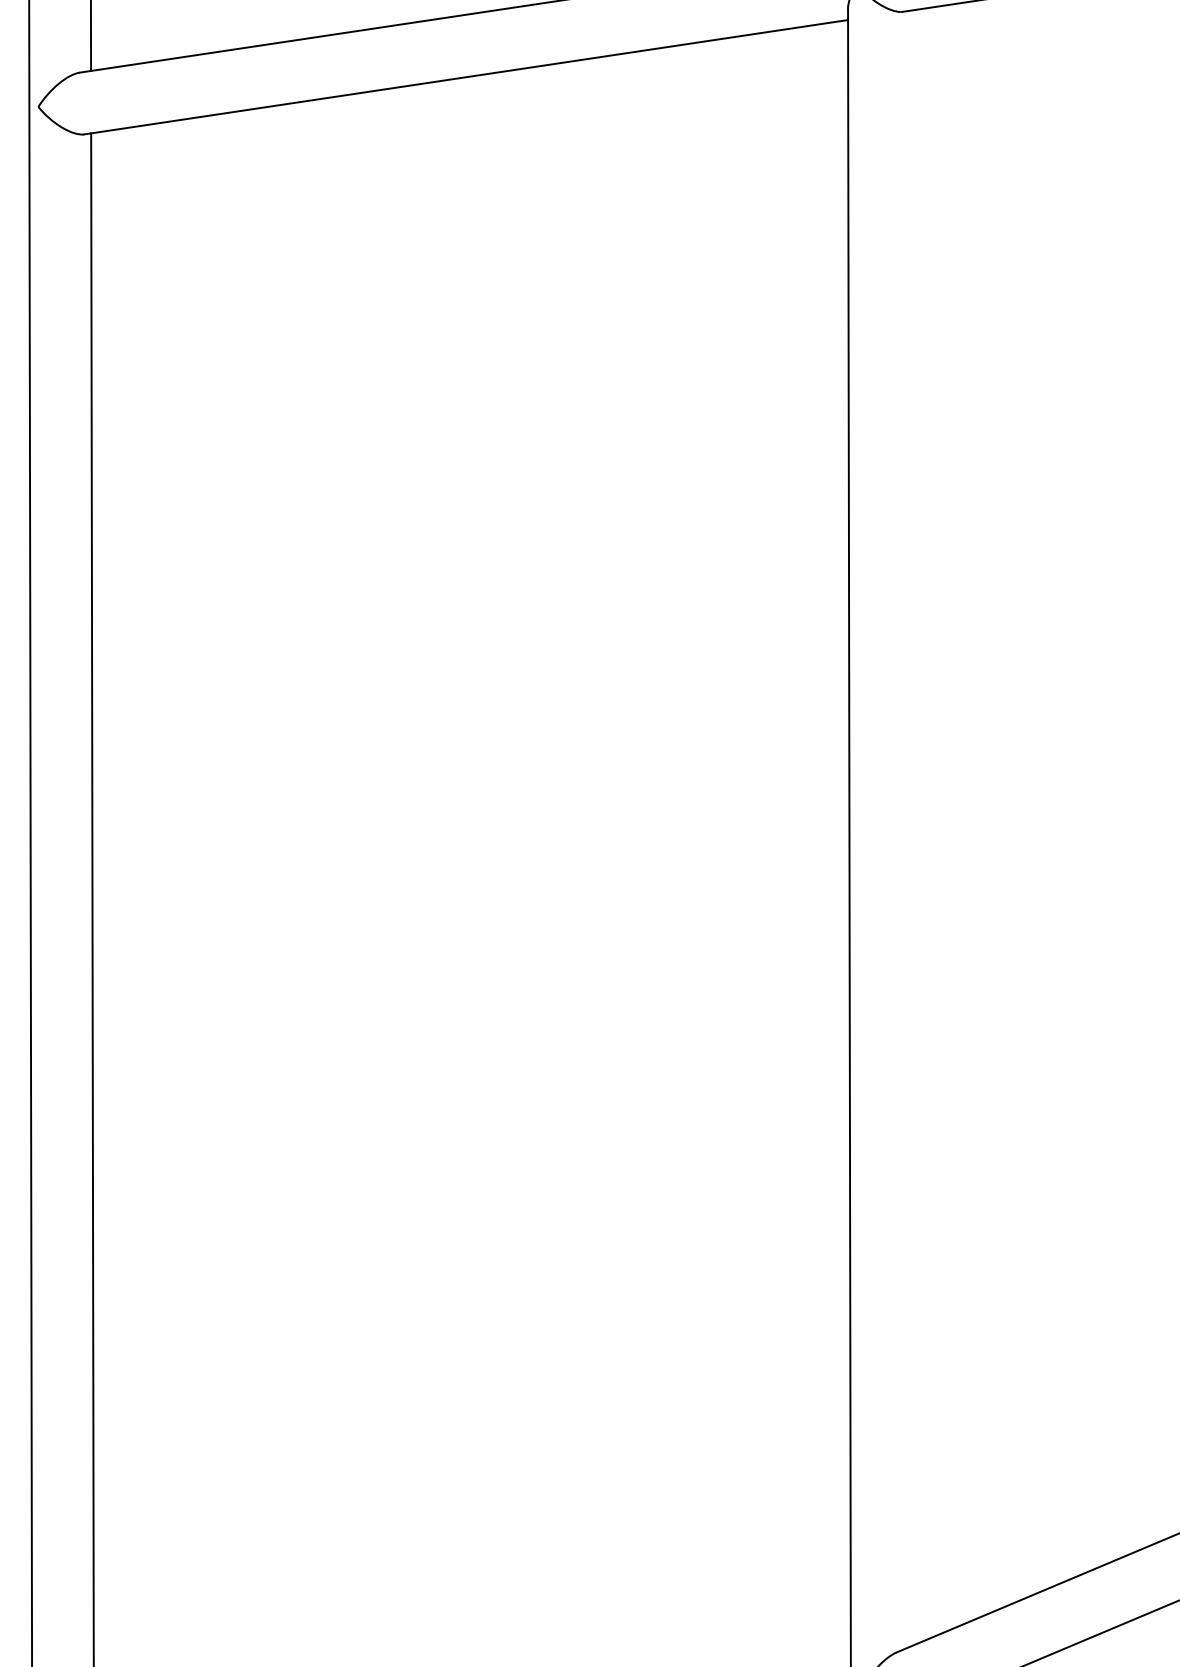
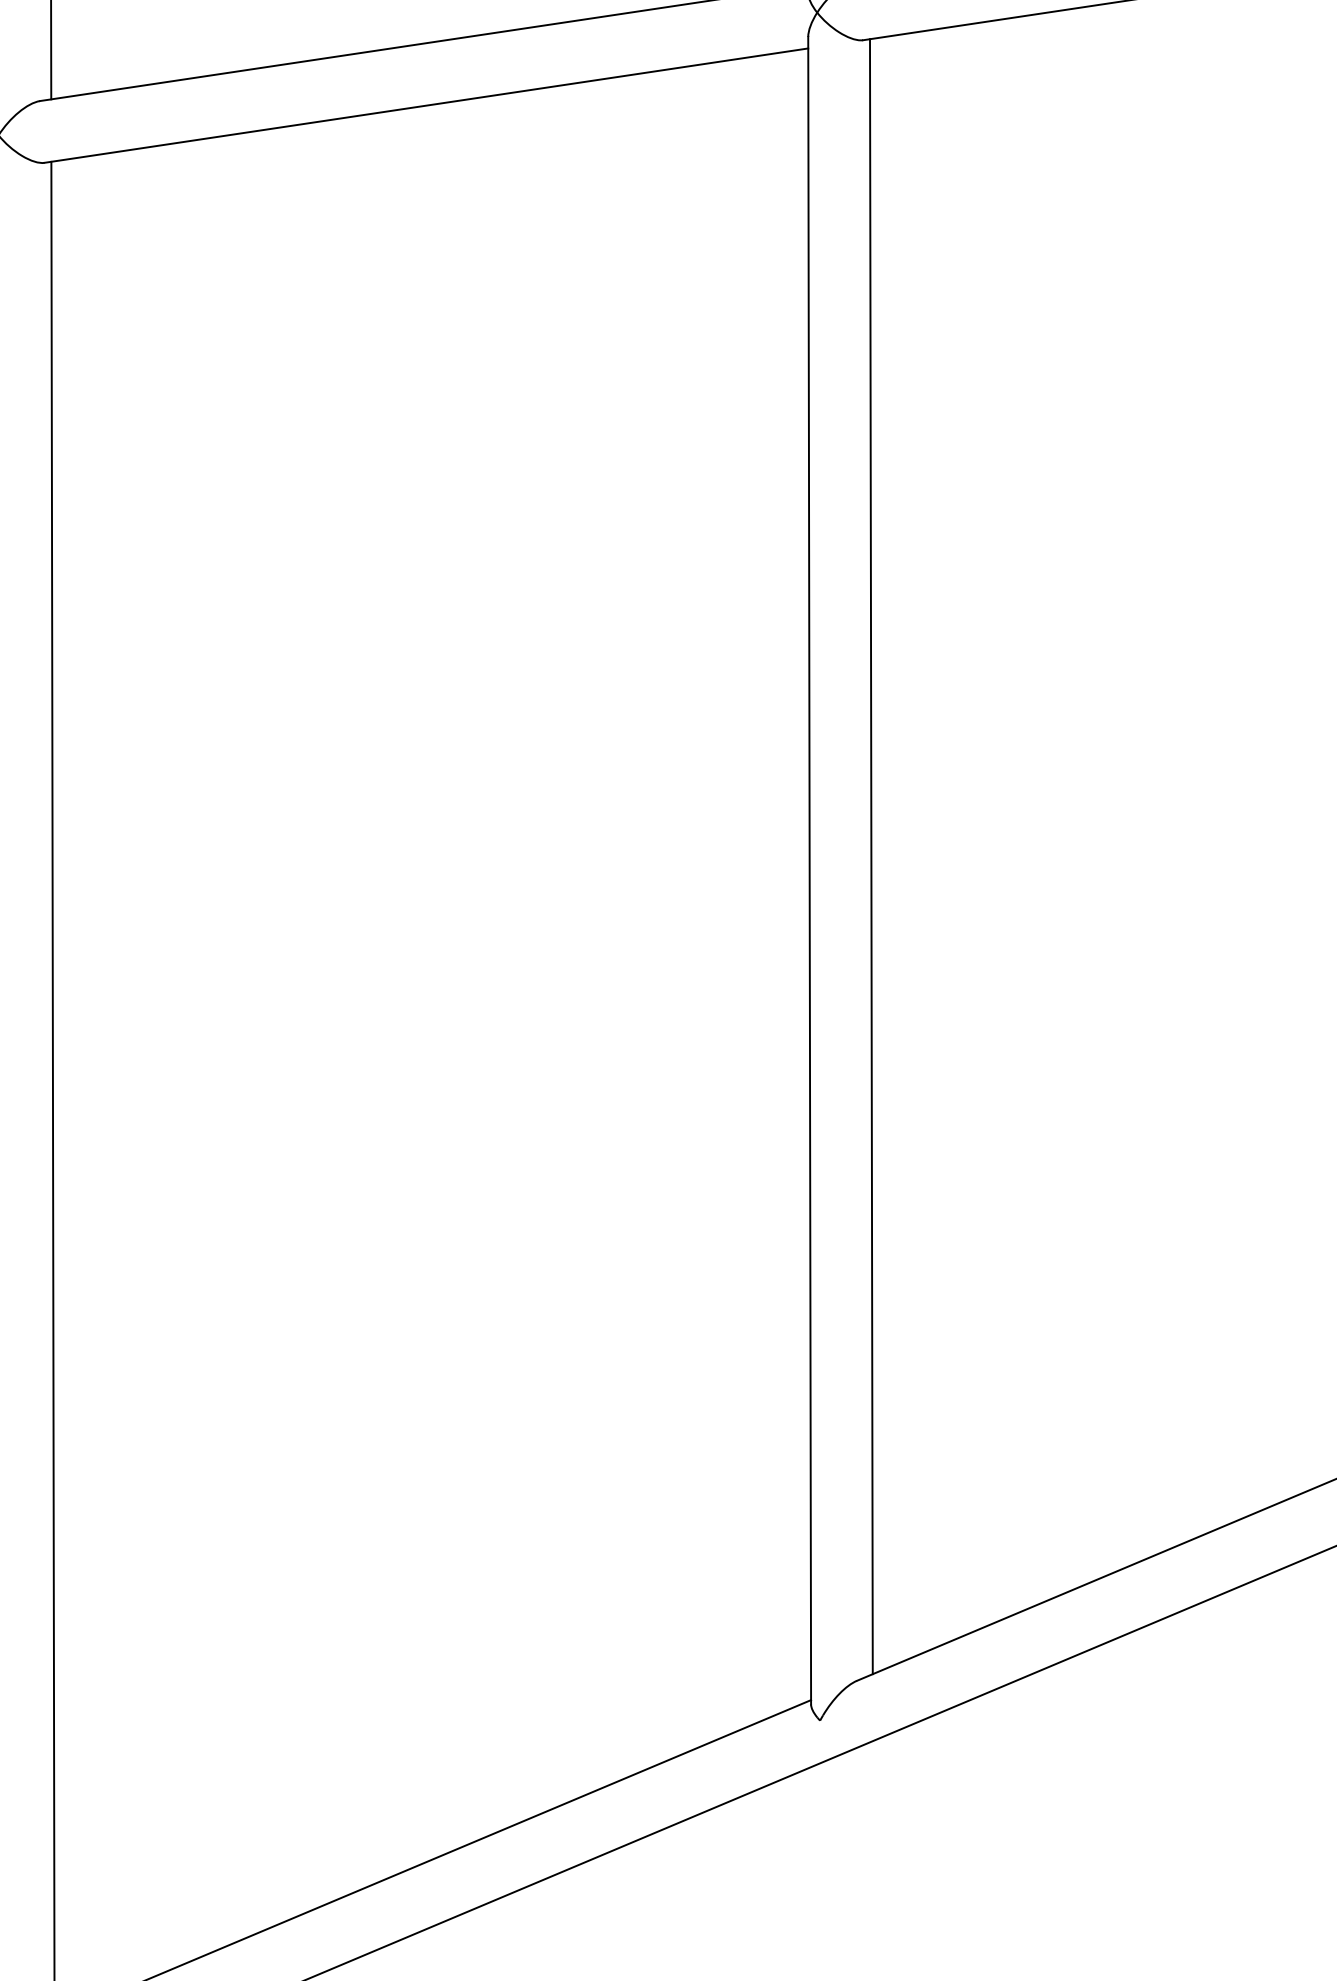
line: (911, 828) -> (871, 856), added

